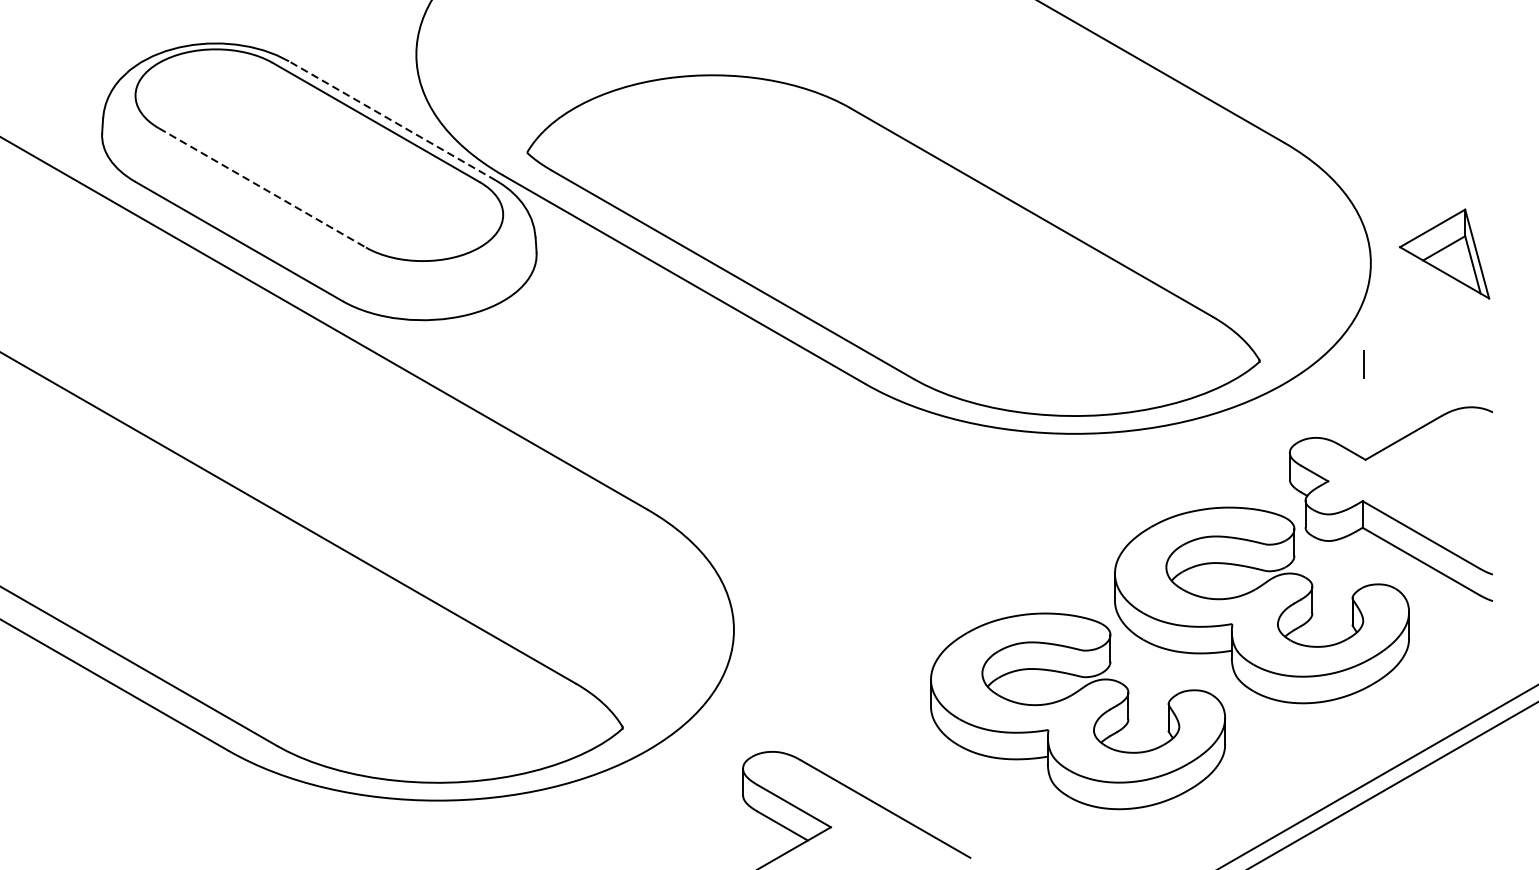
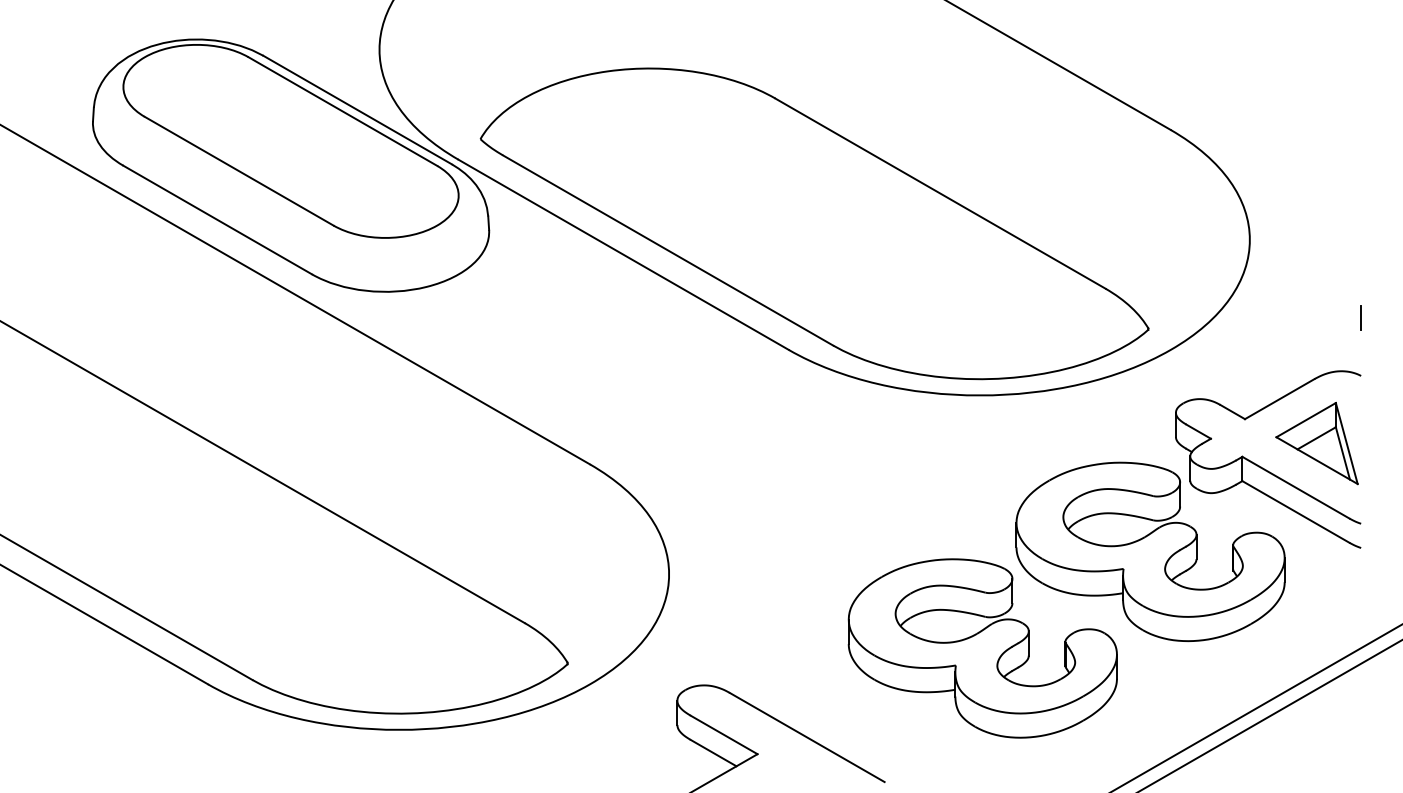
line: (392, 121) -> (357, 110), dashed -> solid
line: (262, 188) -> (239, 171), dashed -> solid
part: (1443, 254) -> (1316, 443), moved
line: (1363, 363) -> (1360, 317), moved

